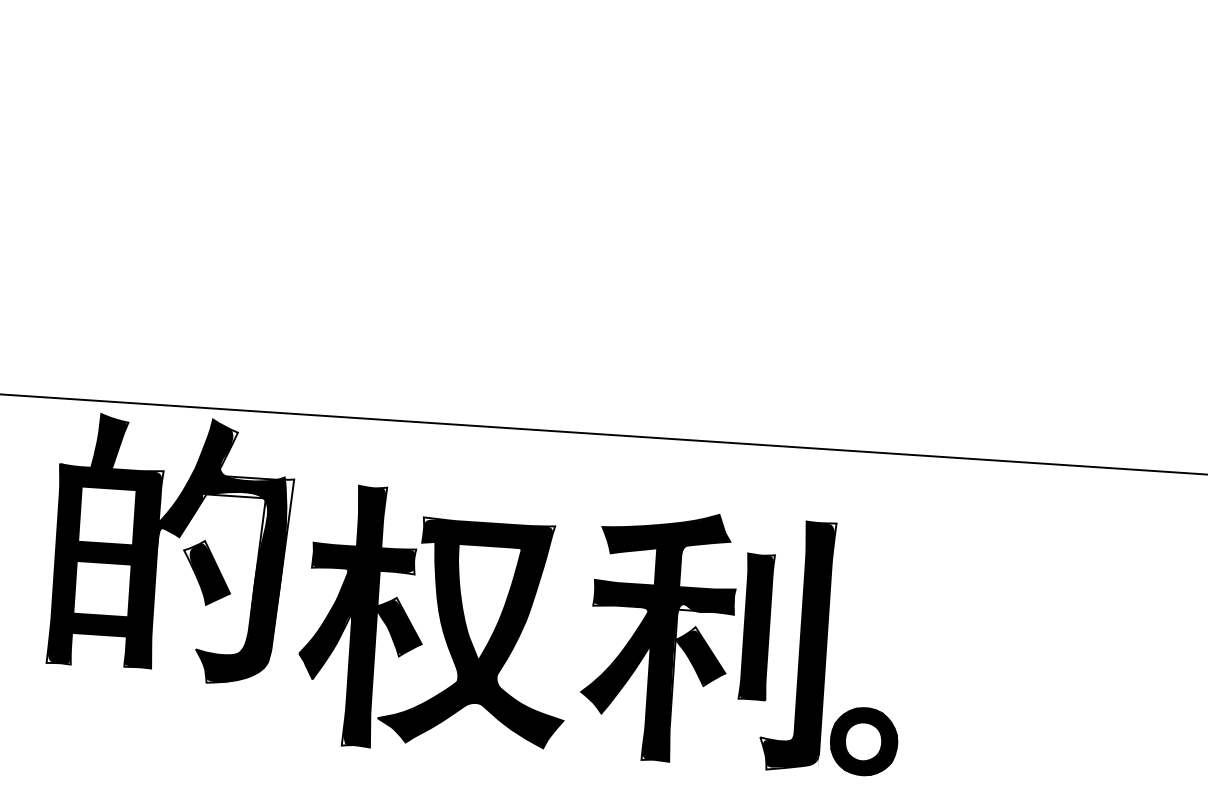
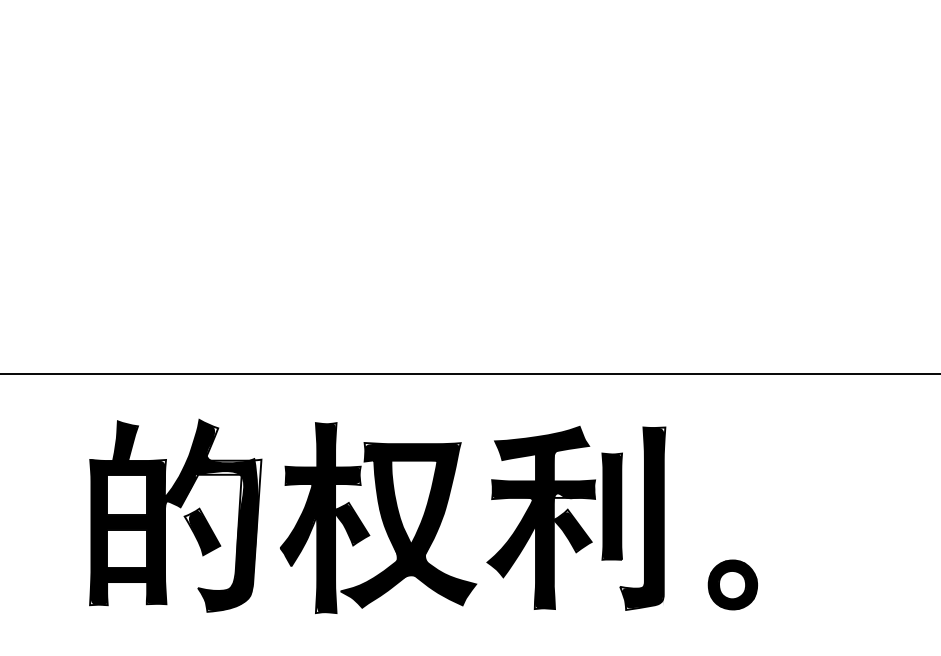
part: (182, 550) -> (183, 516), moved
part: (863, 740) -> (732, 584), moved

